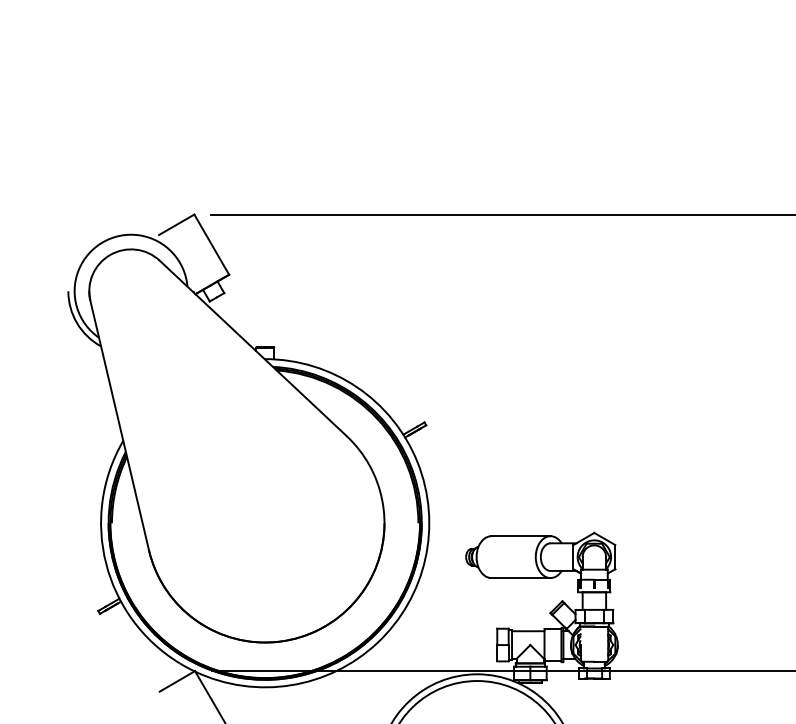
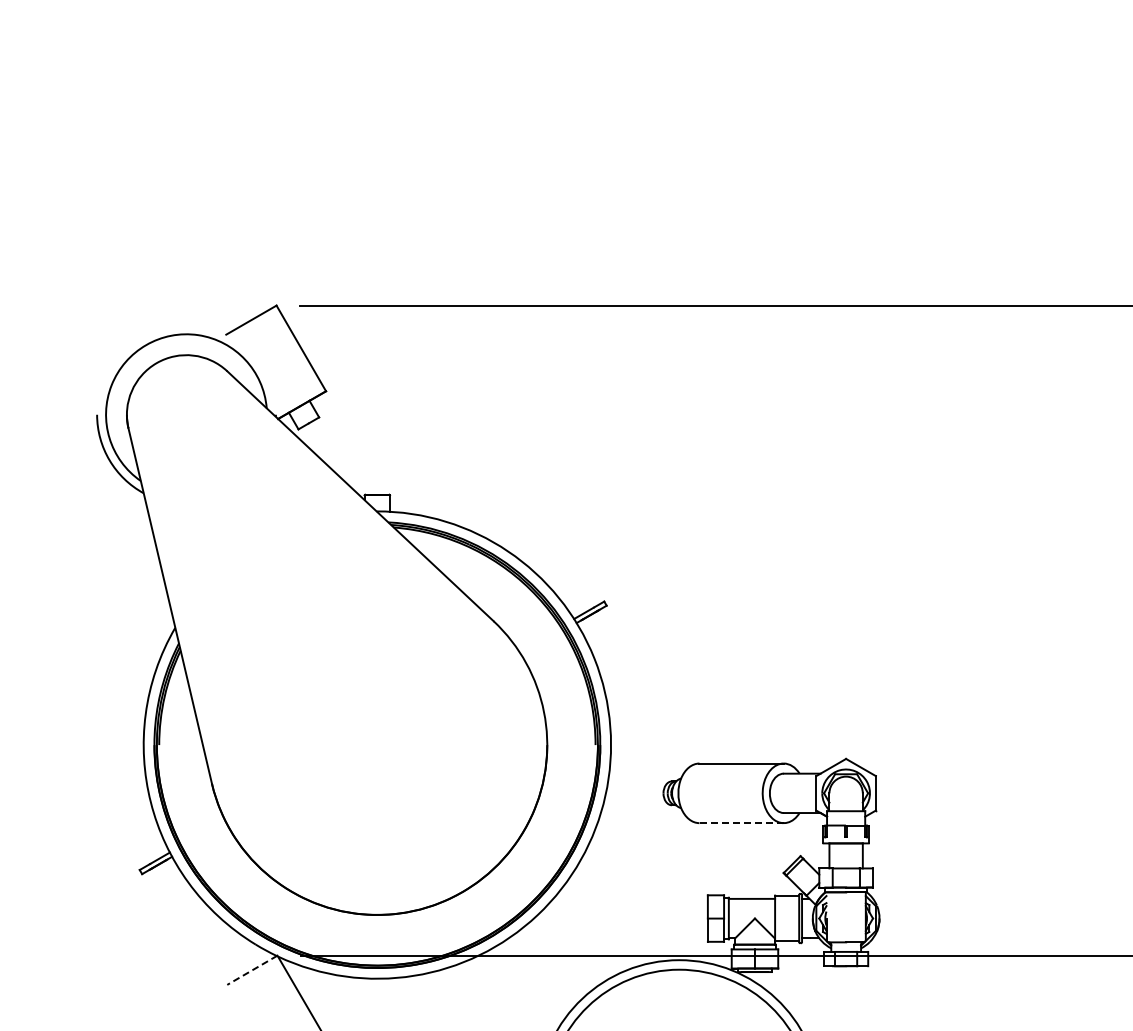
line: (520, 578) -> (741, 823), solid -> dashed
line: (176, 681) -> (251, 970), solid -> dashed

